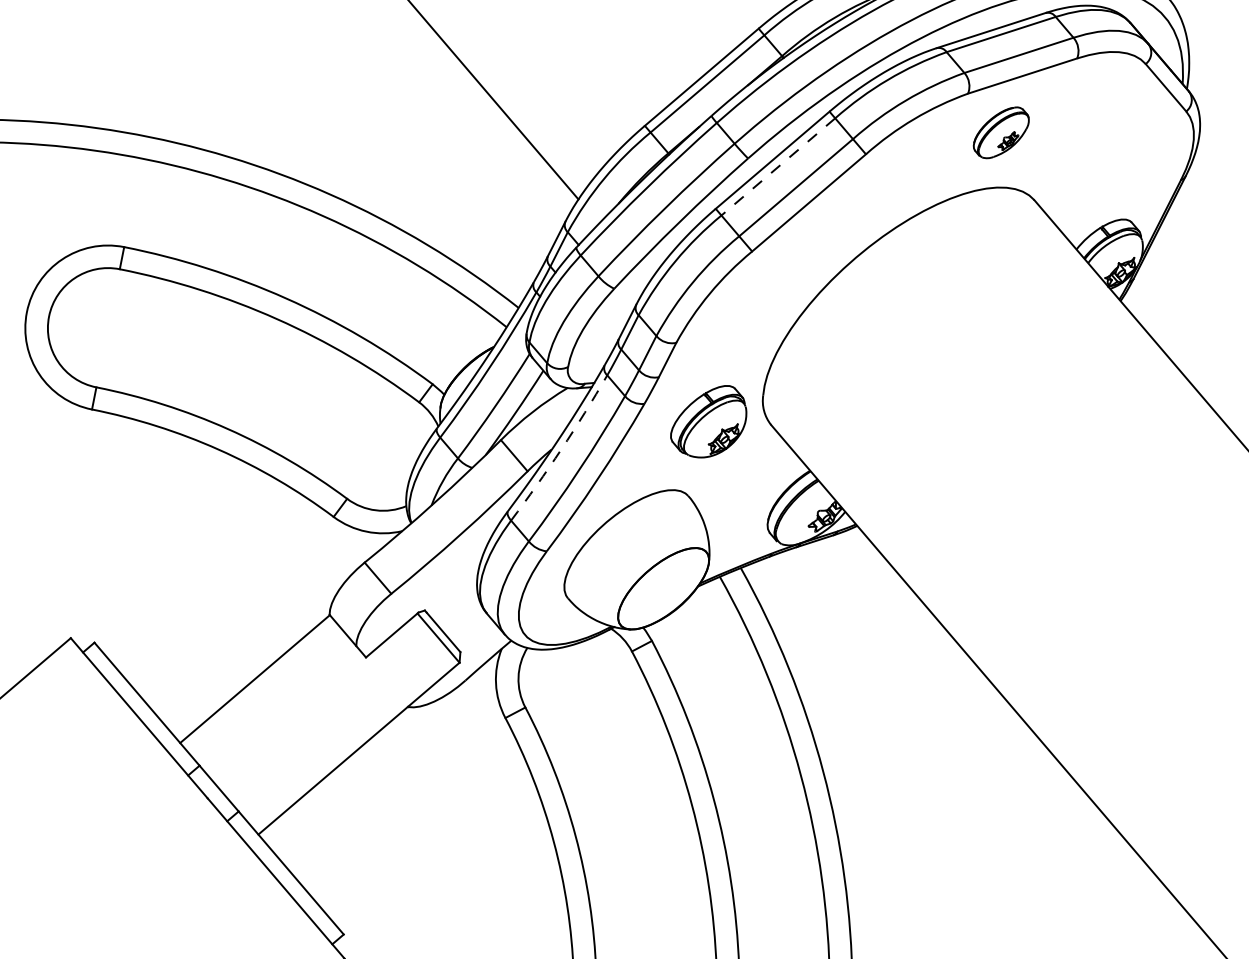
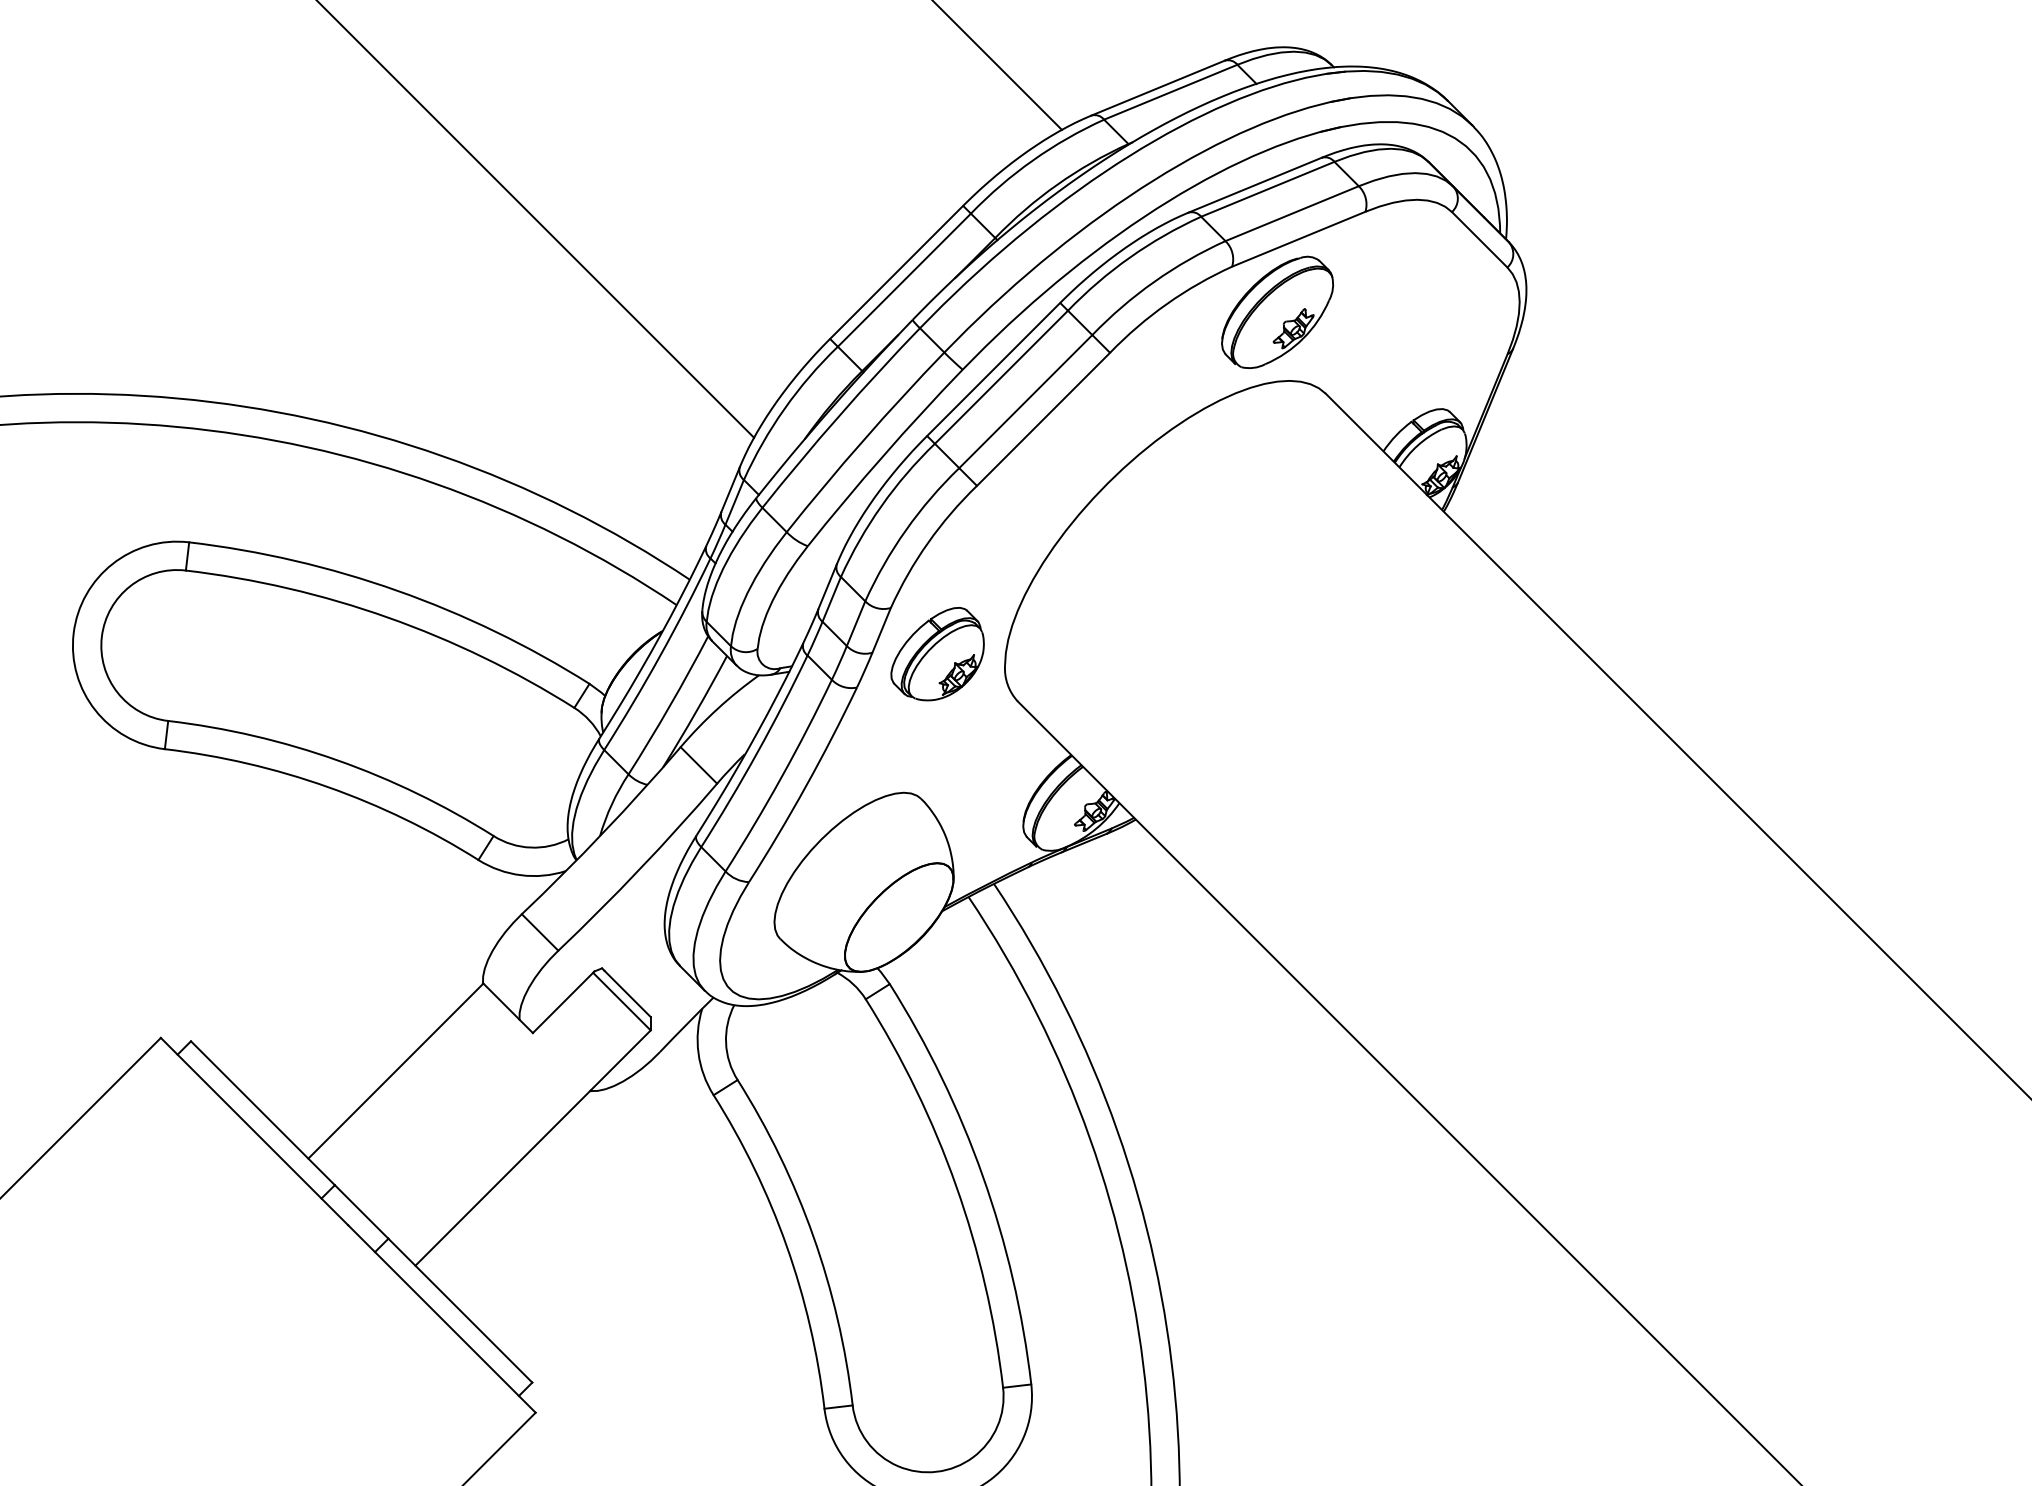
part: (1001, 132) -> (1277, 312), size x1.67
line: (778, 167) -> (1001, 377), dashed -> solid
part: (708, 421) -> (937, 654), moved
arc: (561, 449) -> (757, 752), dashed -> solid

